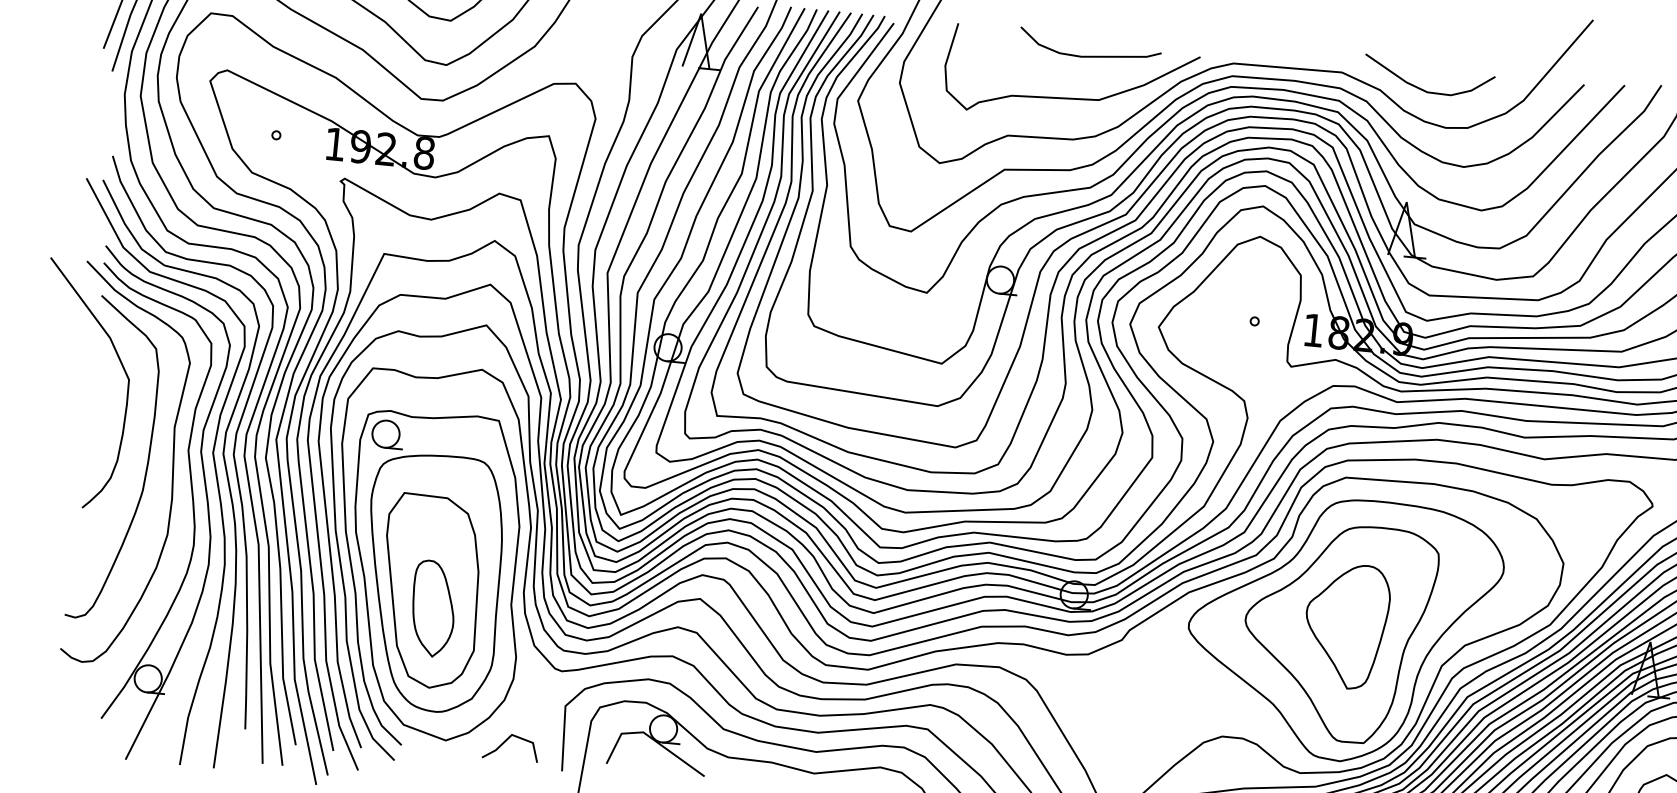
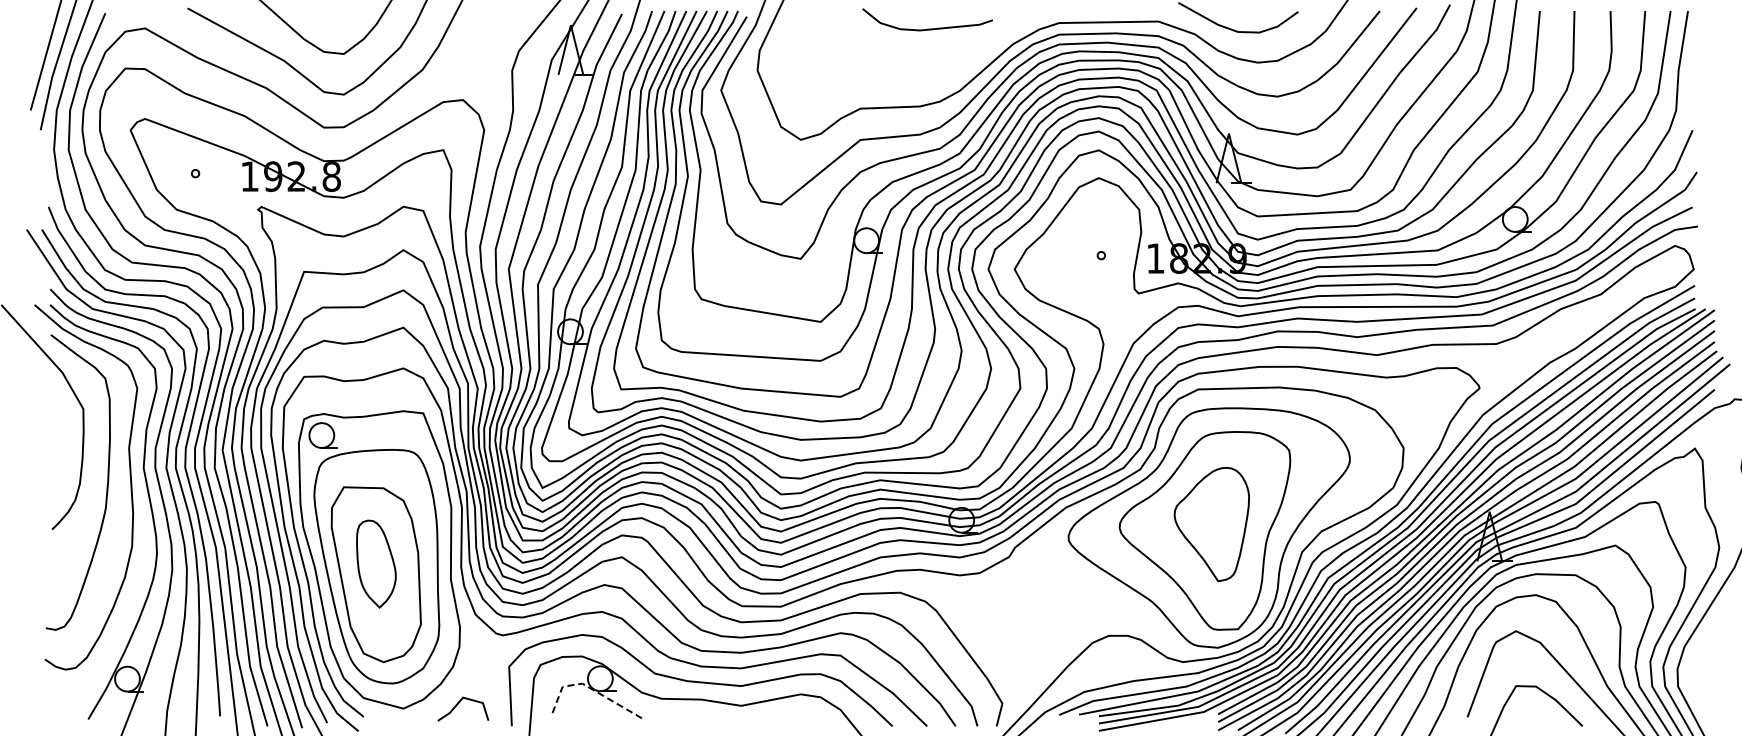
curve: (1068, 97) -> (912, 68), removed
part: (433, 608) -> (376, 563), moved
line: (650, 737) -> (589, 687), solid -> dashed

